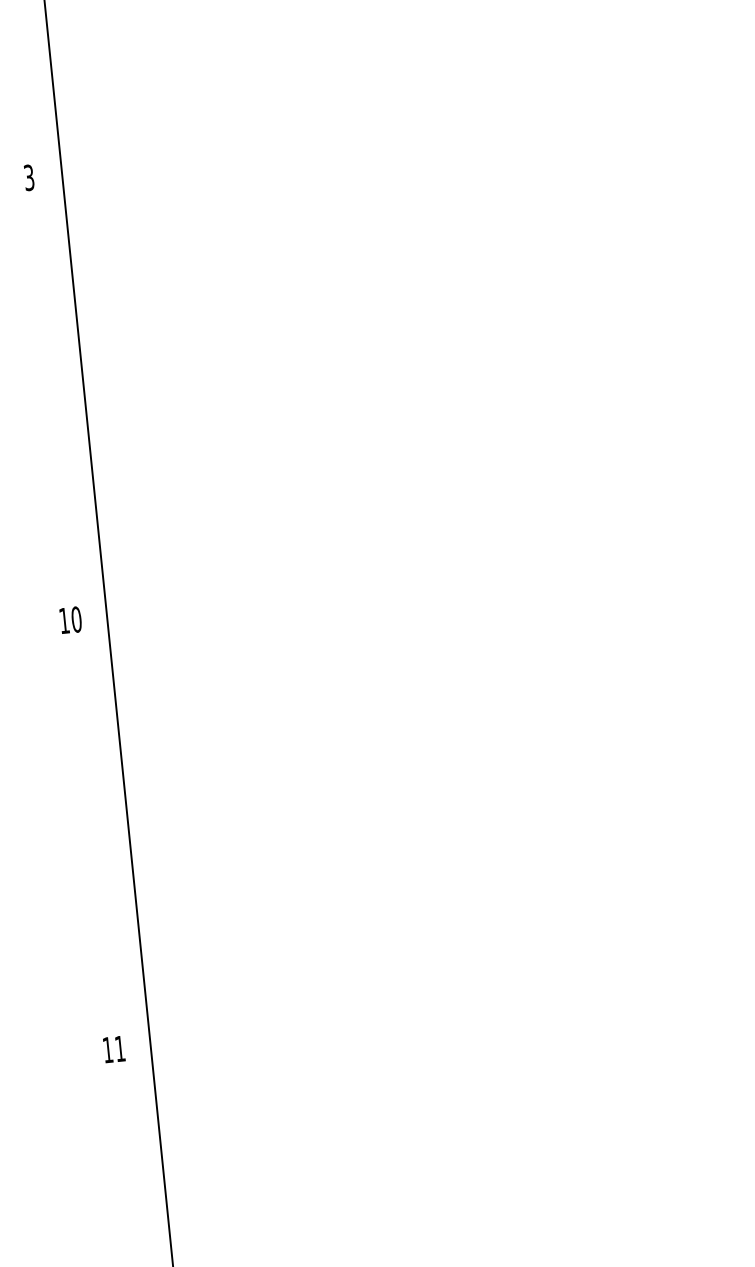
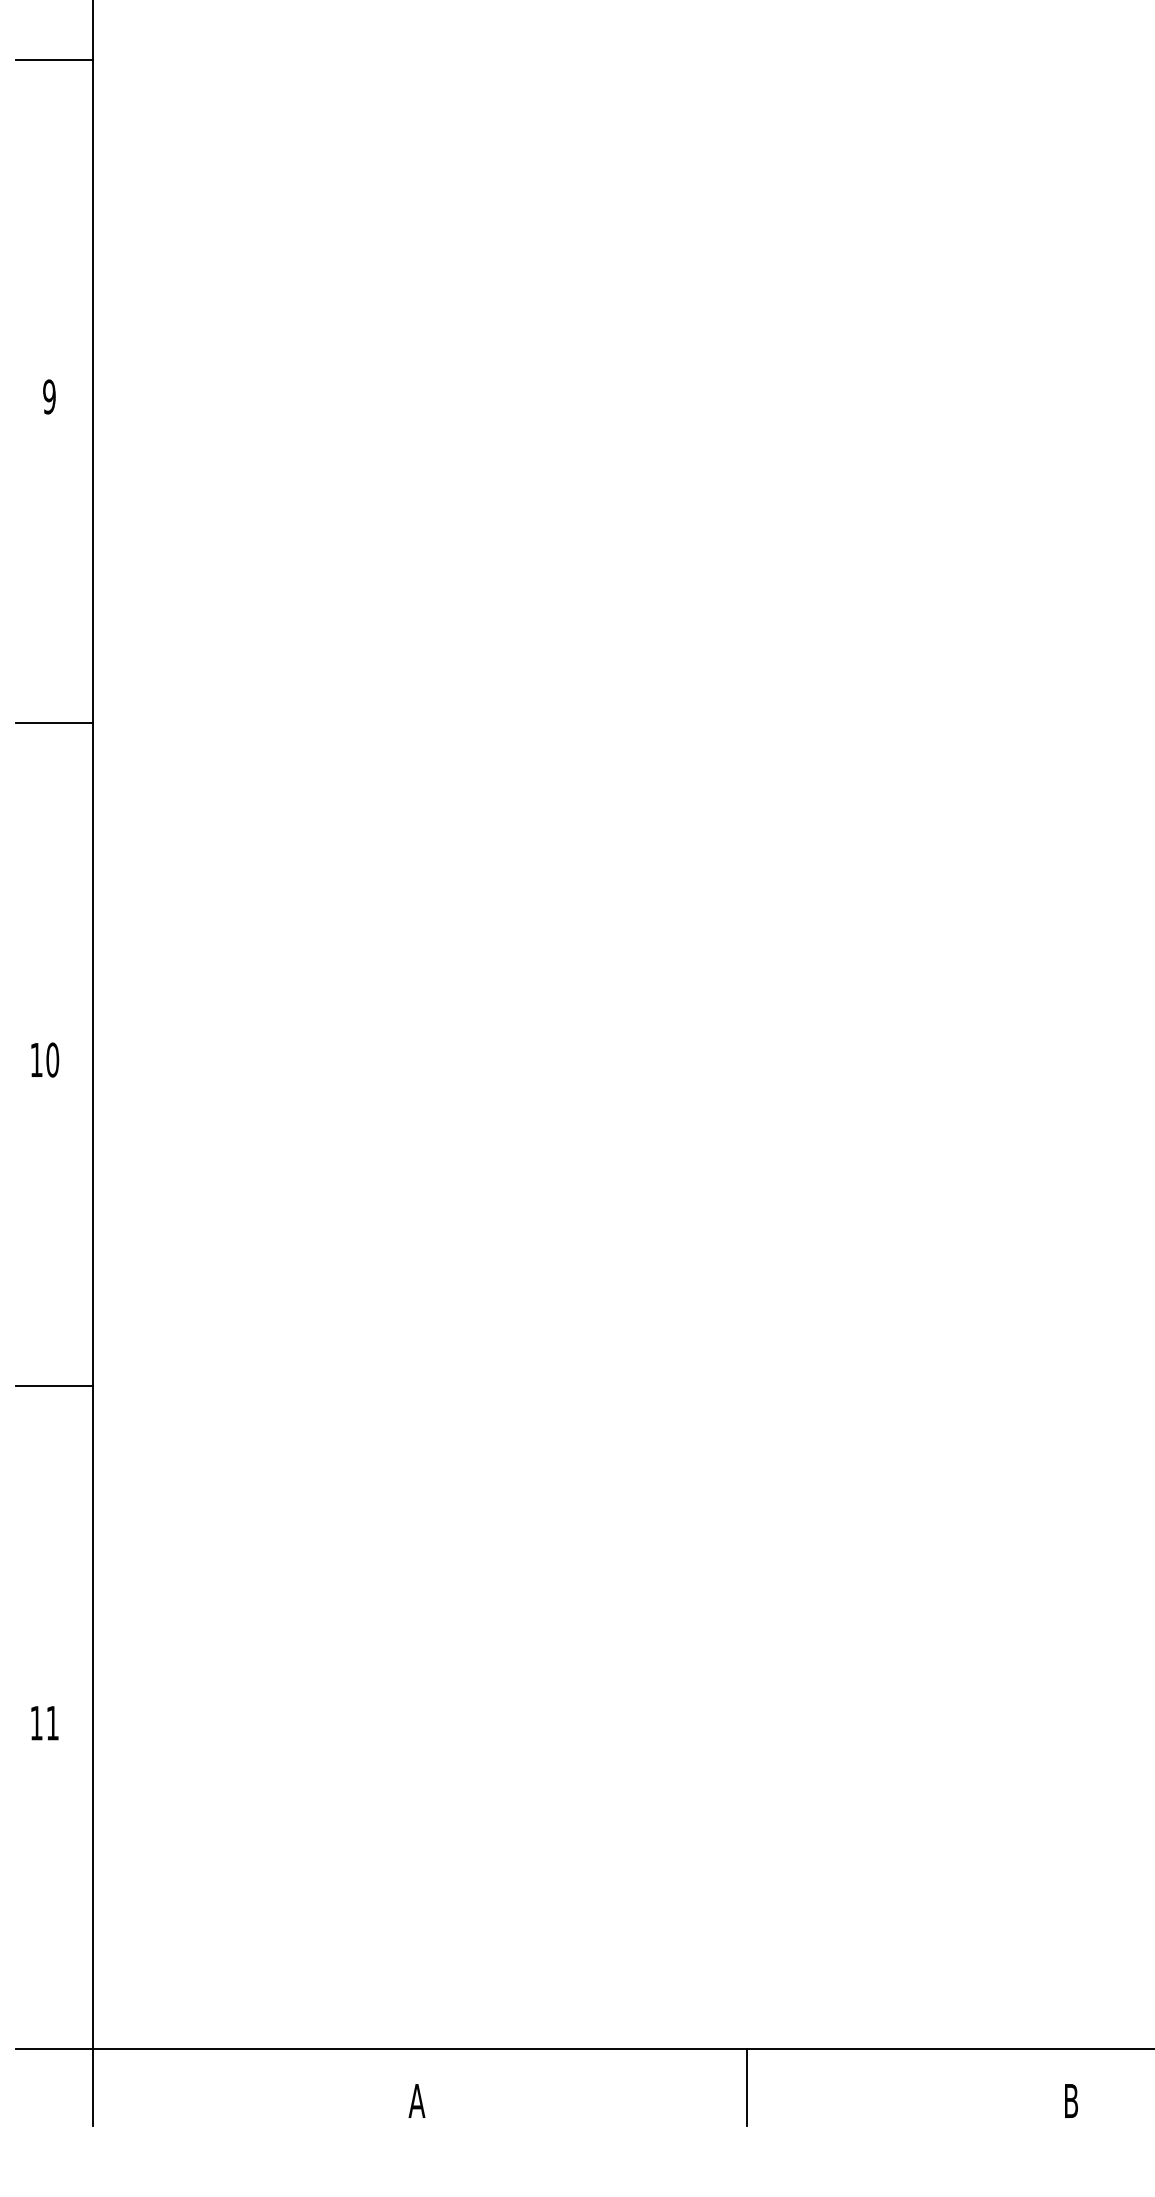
text: (29, 177) -> (49, 396), 3 -> 9
line: (58, 423) -> (54, 722), added
text: (71, 619) -> (45, 1059), moved
line: (108, 924) -> (54, 1385), added
text: (114, 1049) -> (44, 1723), moved

